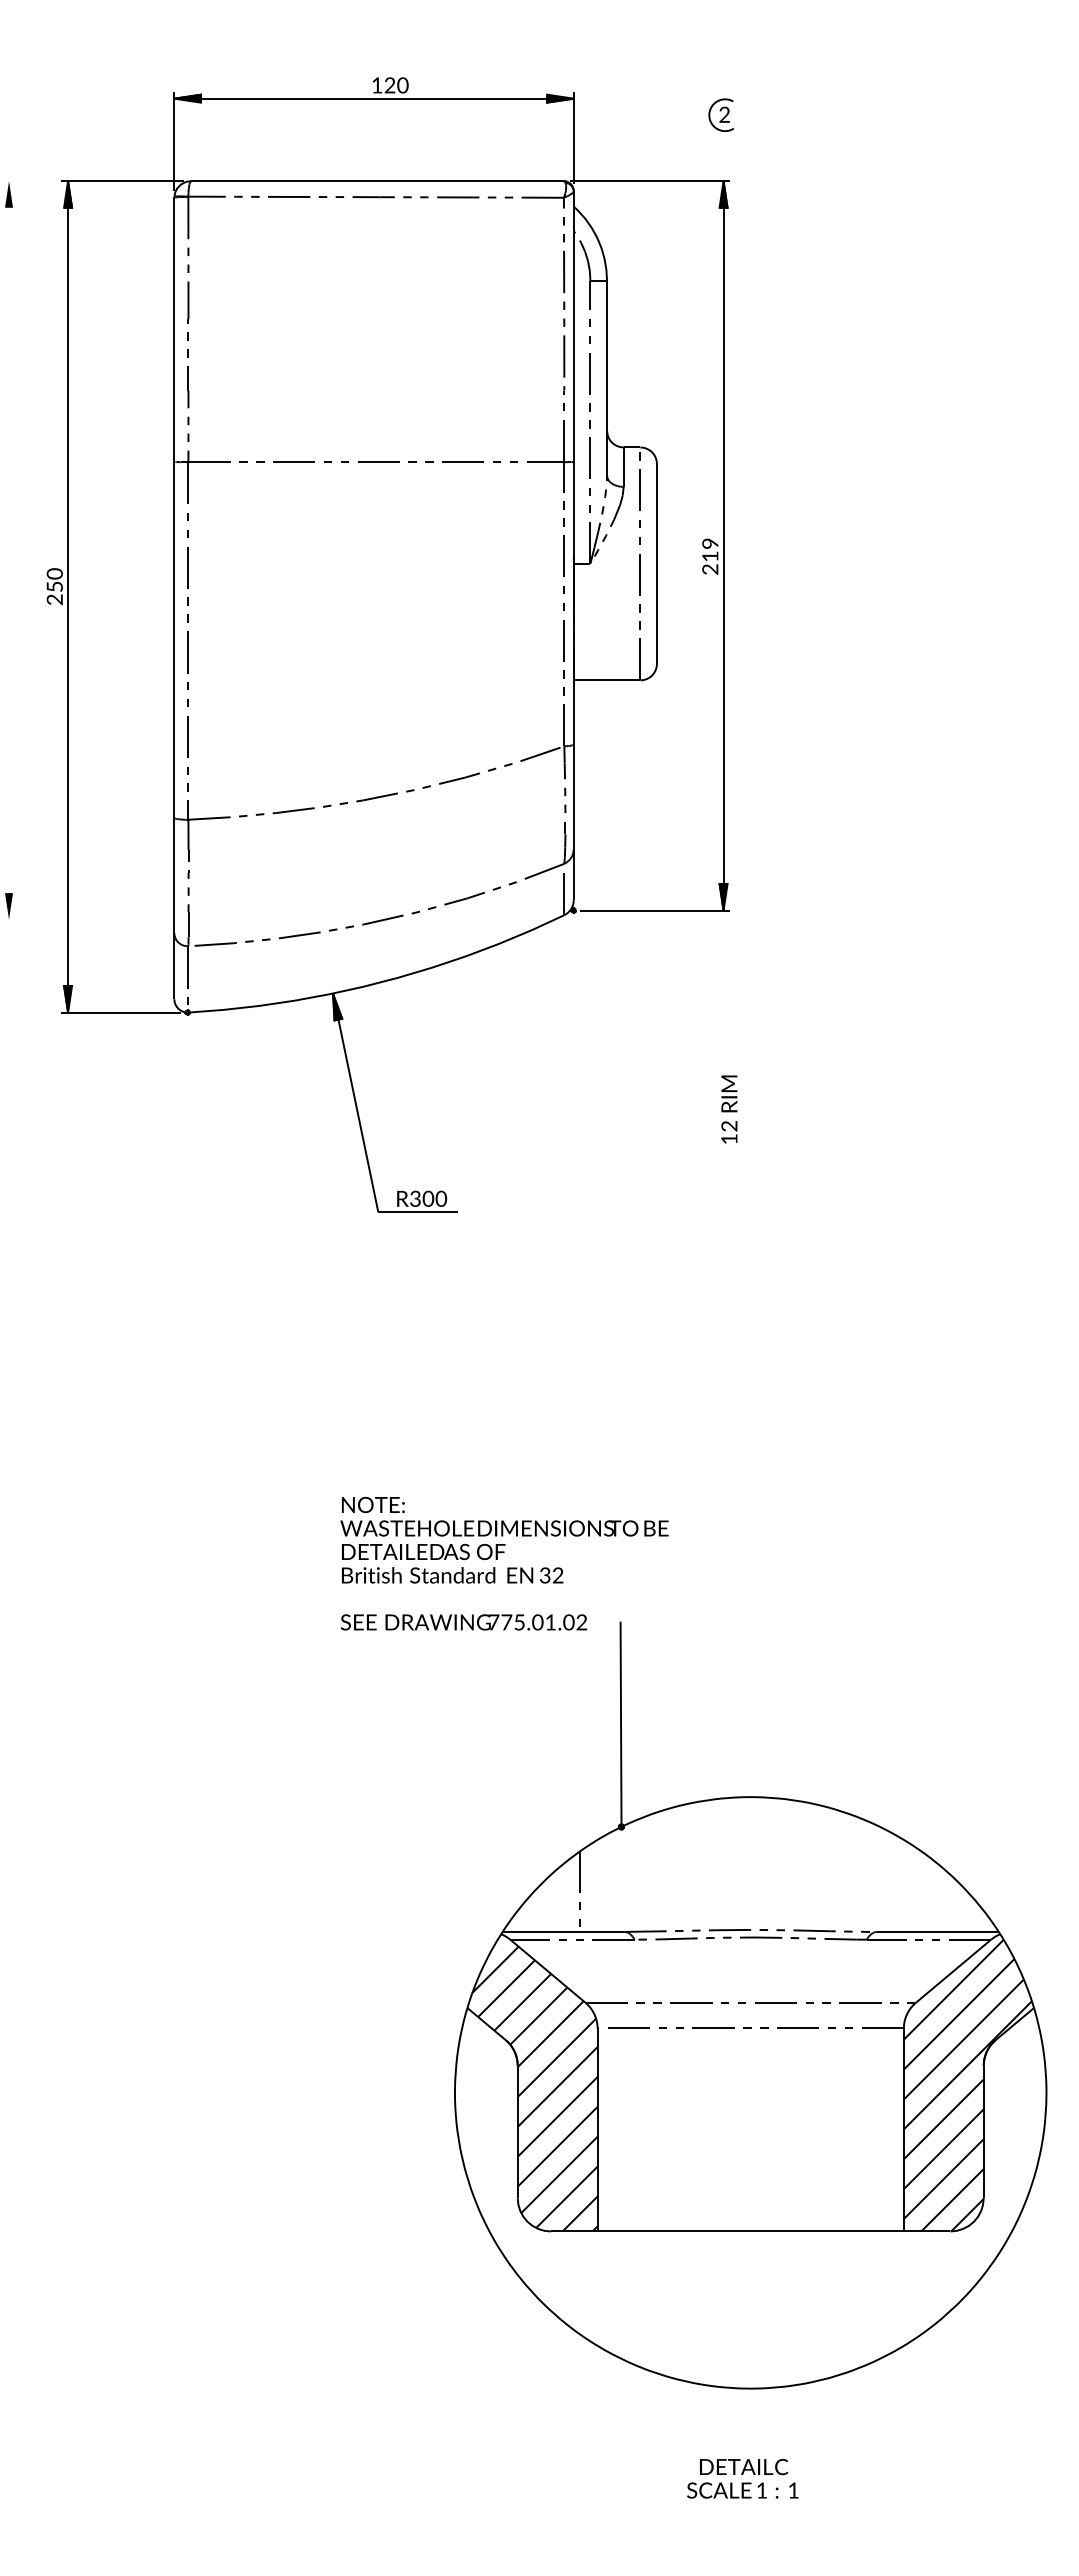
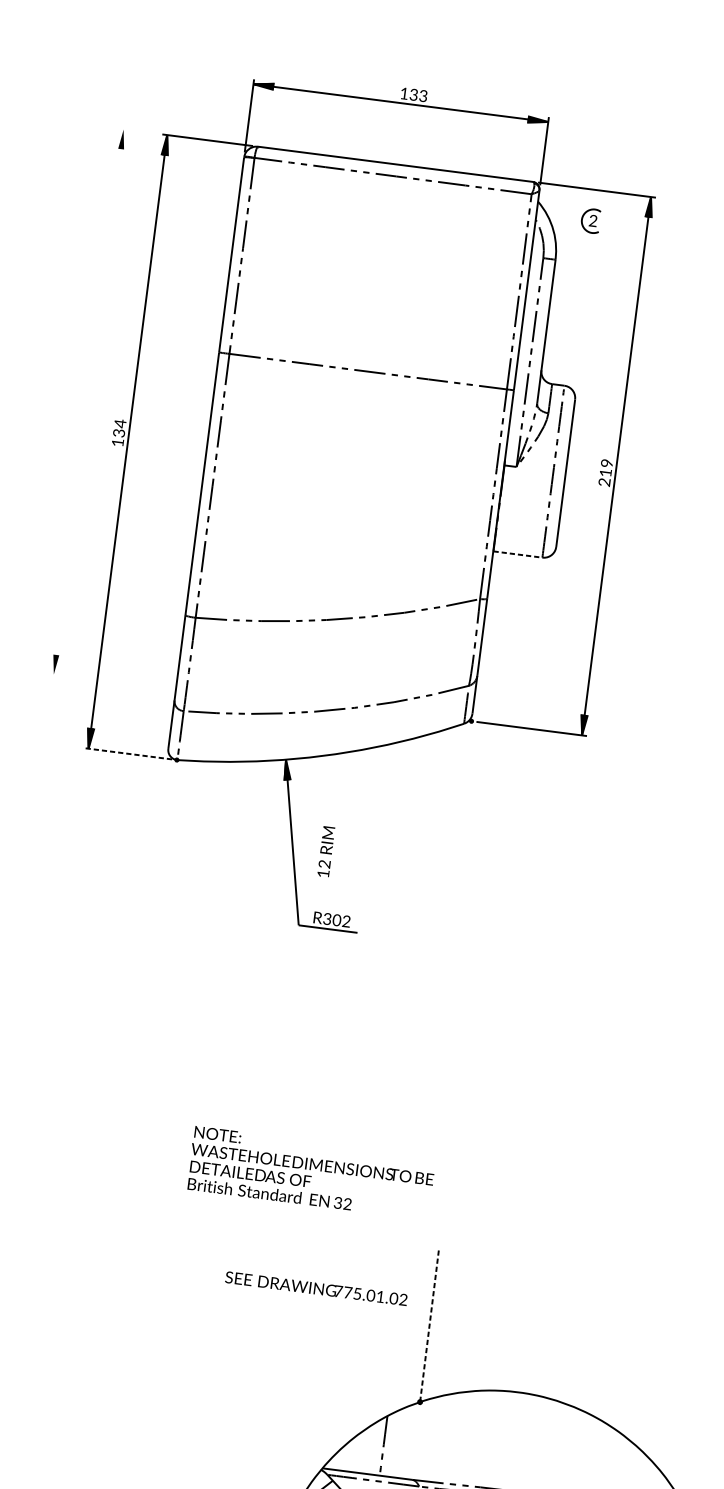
text: (396, 85) -> (418, 95), 120 -> 133
part: (721, 114) -> (590, 220), moved
text: (54, 586) -> (118, 432), 250 -> 134
line: (607, 680) -> (518, 554), solid -> dashed
line: (121, 1012) -> (128, 753), solid -> dashed
text: (729, 1109) -> (326, 851), moved
text: (441, 1198) -> (346, 921), R300 -> R302
text: (504, 1539) -> (311, 1172), moved
text: (463, 1622) -> (316, 1288), moved
line: (621, 1724) -> (429, 1326), solid -> dashed

